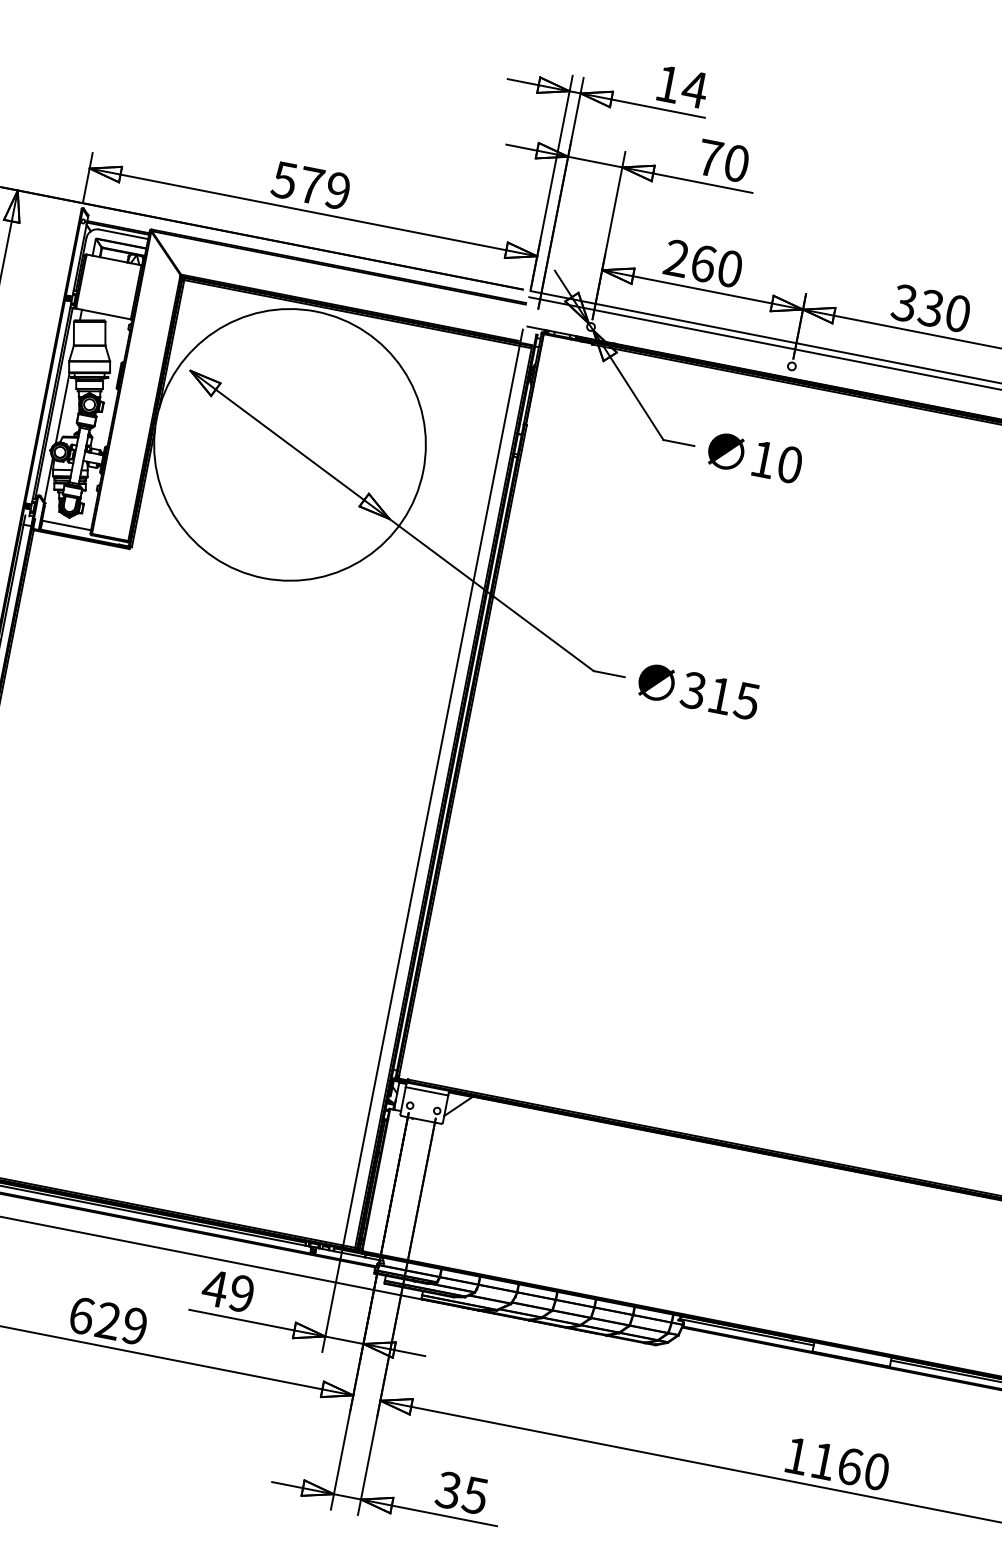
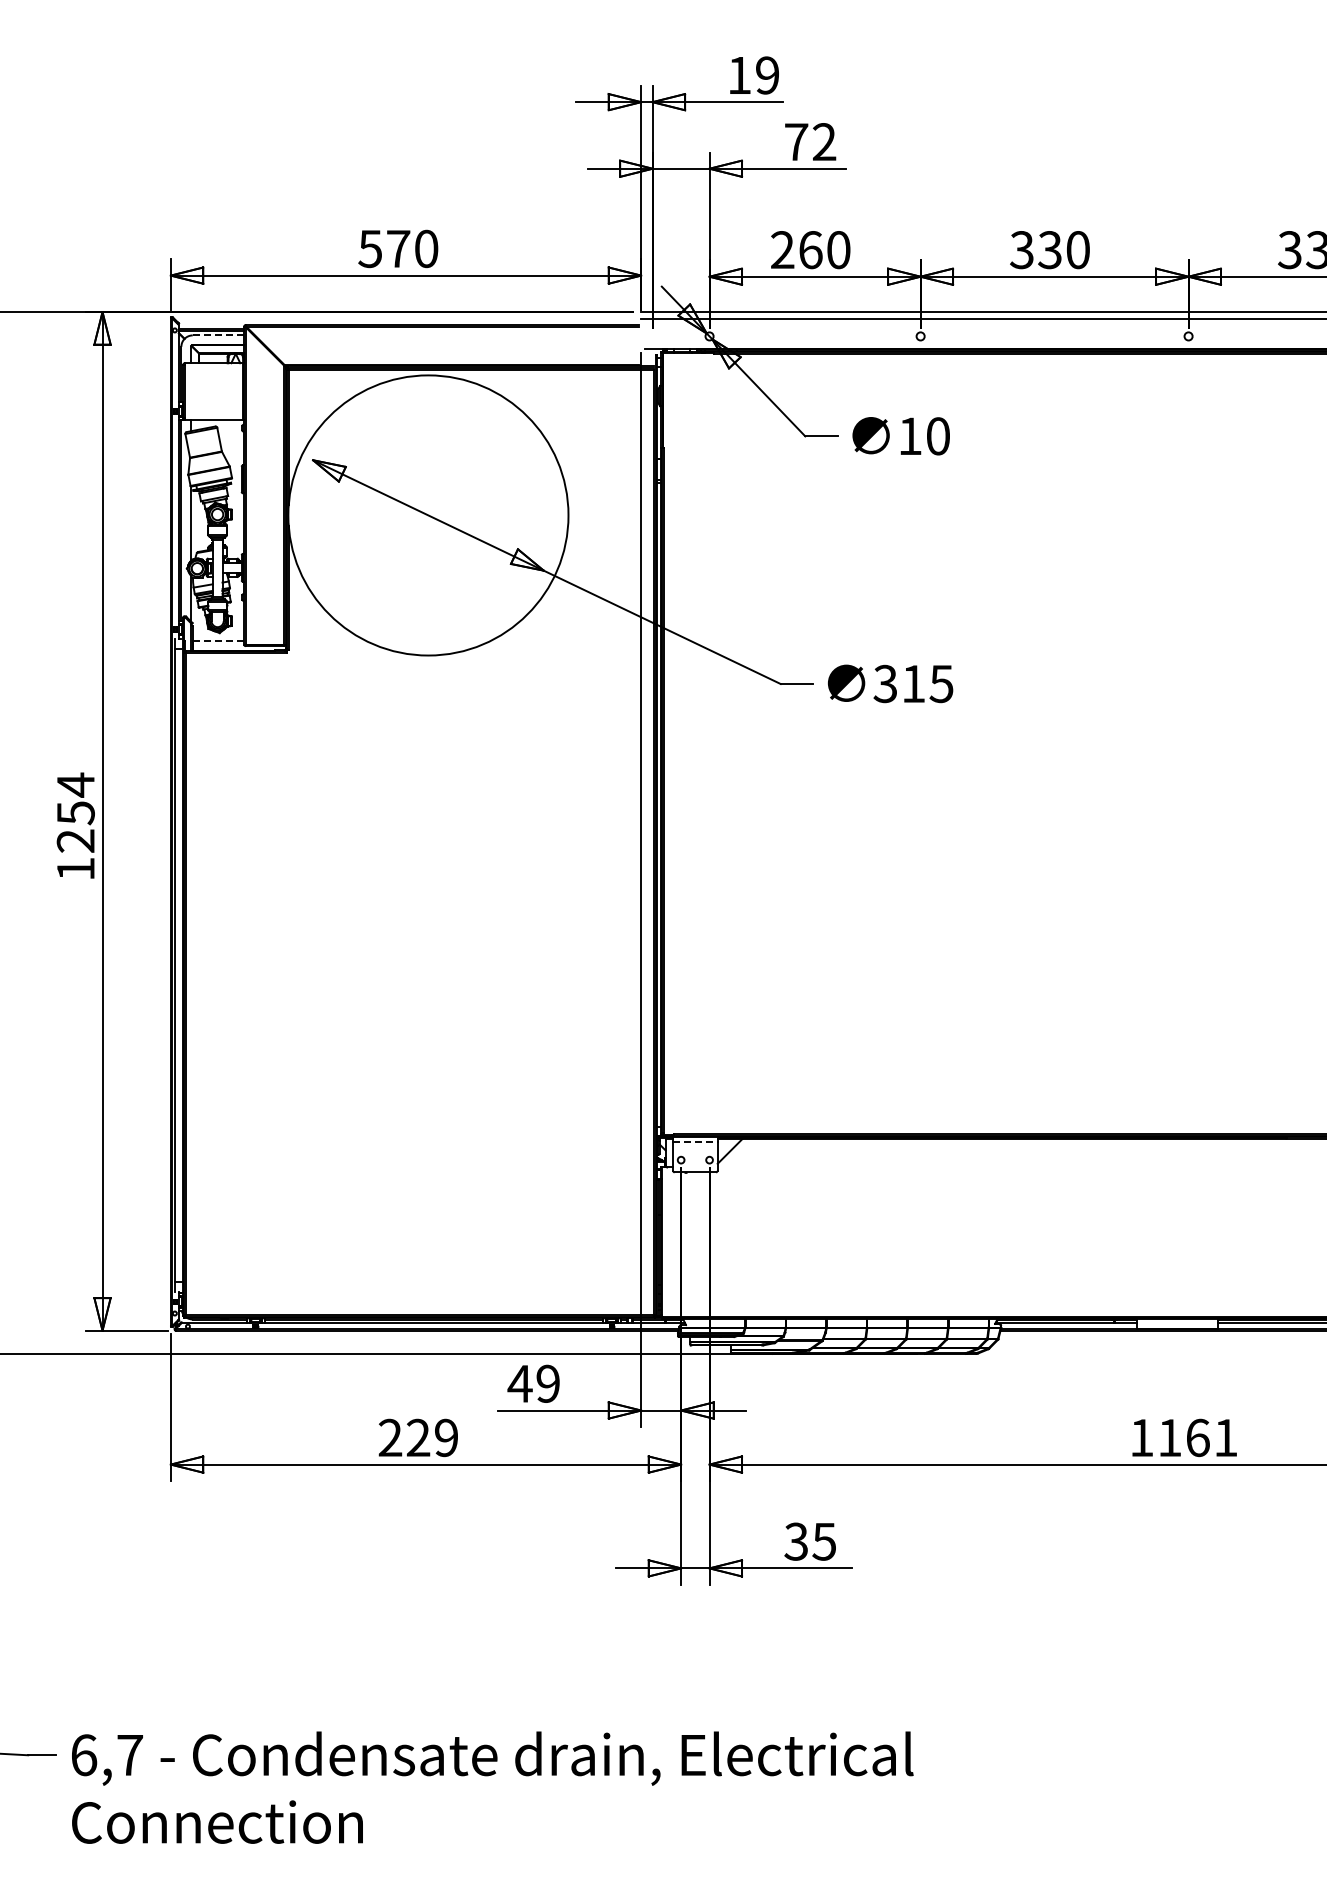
text: (694, 89) -> (767, 75), 14 -> 19
text: (736, 163) -> (824, 142), 70 -> 72
text: (338, 190) -> (426, 248), 579 -> 570
line: (123, 234) -> (218, 335), solid -> dashed
line: (66, 525) -> (218, 641), solid -> dashed
line: (427, 1091) -> (695, 1142), solid -> dashed
text: (81, 1315) -> (390, 1437), 629 -> 229
text: (876, 1471) -> (1225, 1437), 1160 -> 1161

